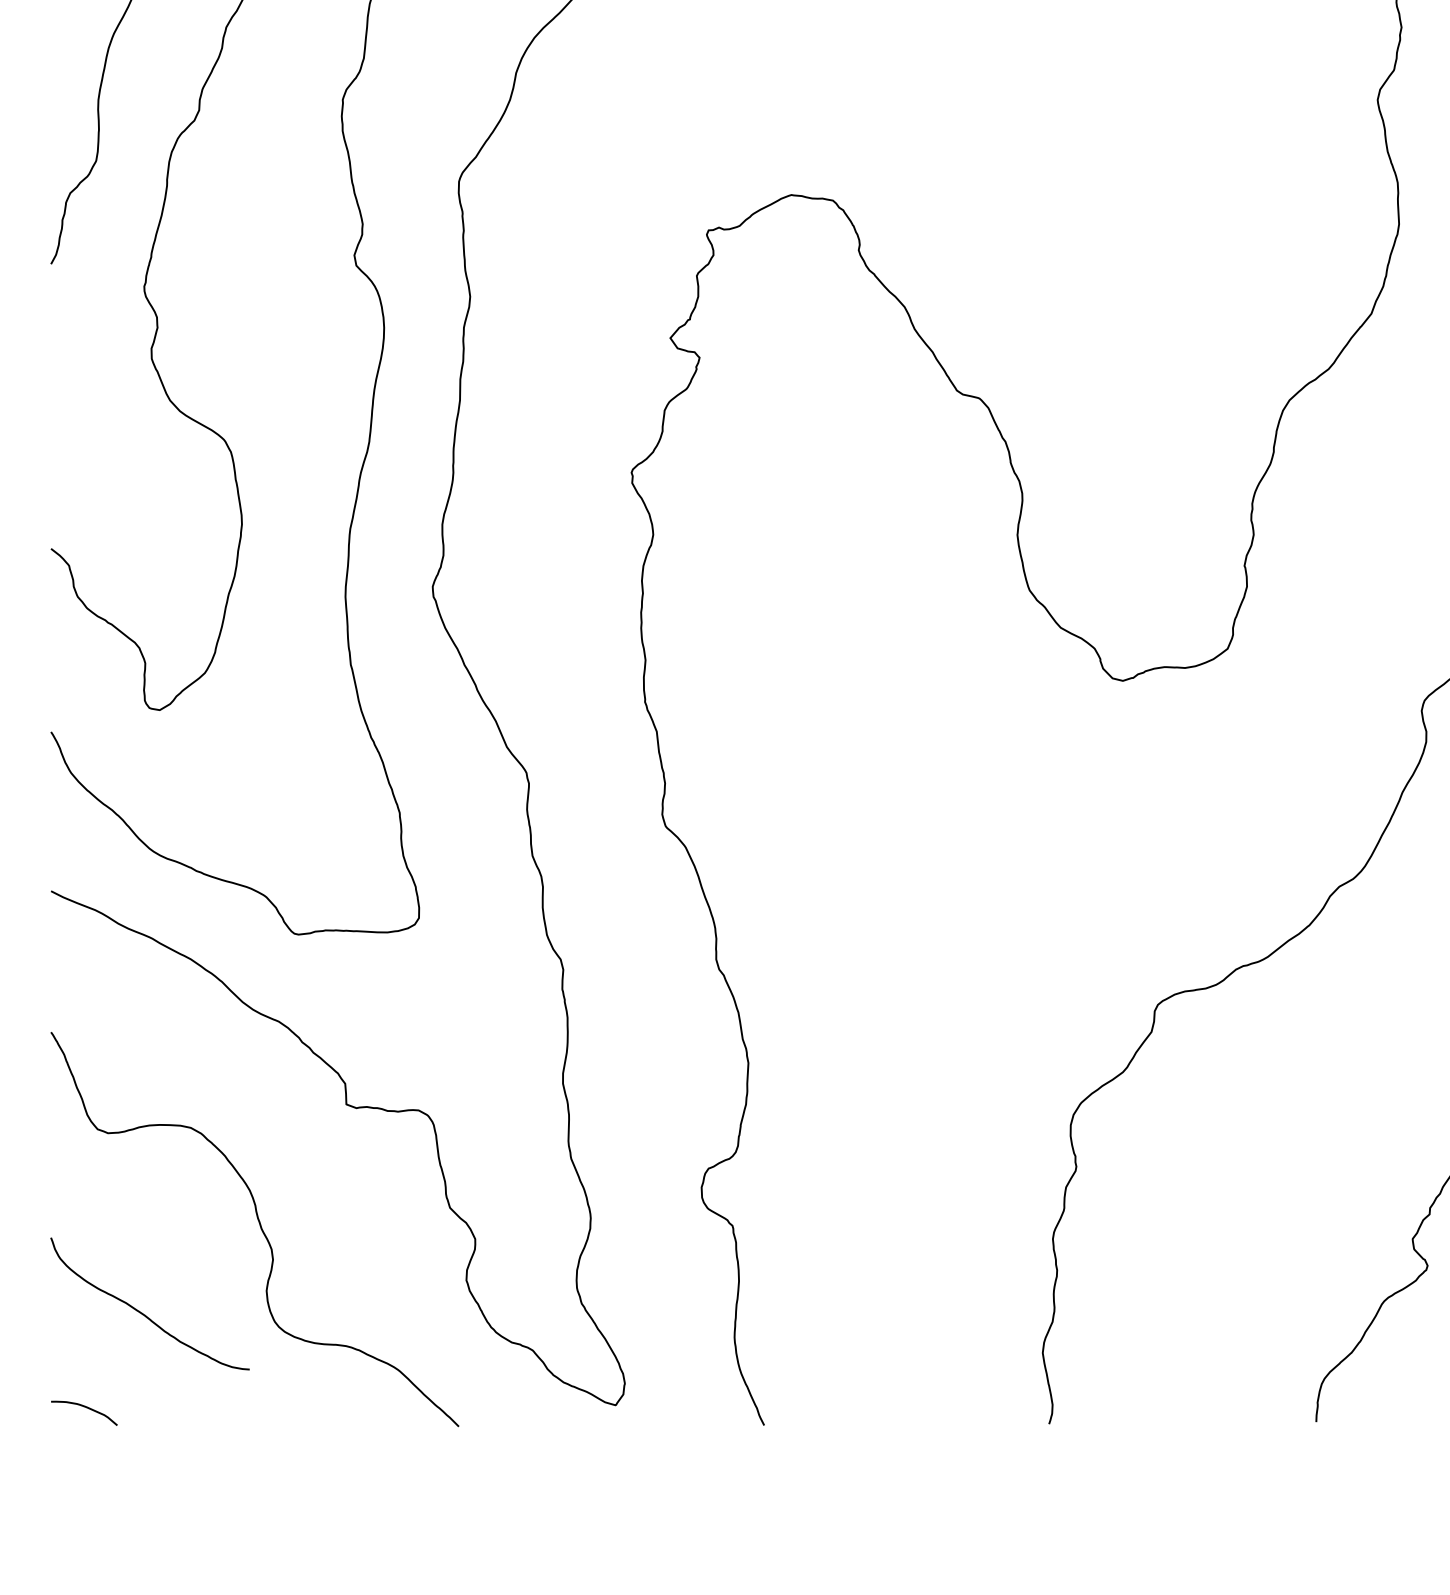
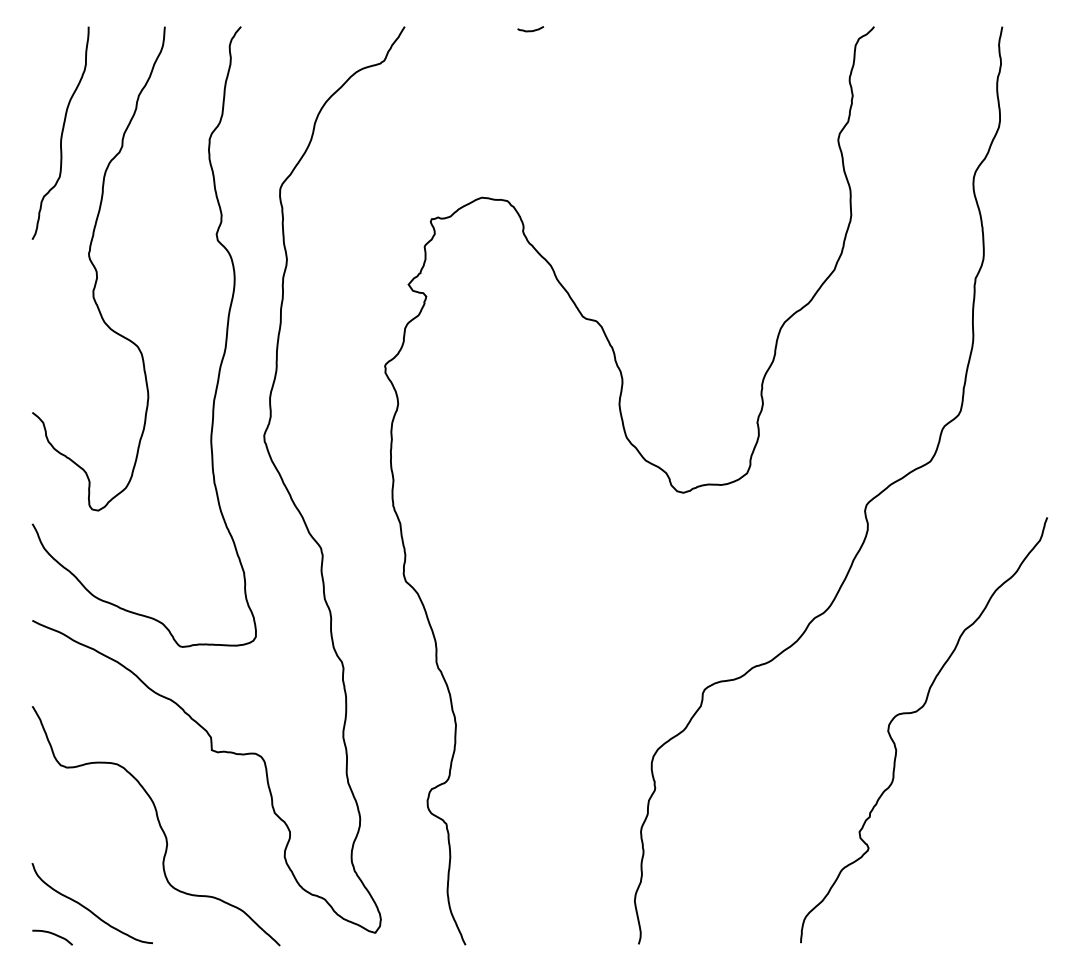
curve: (143, 1312) -> (88, 908), moved

